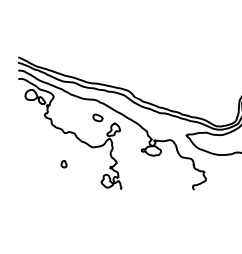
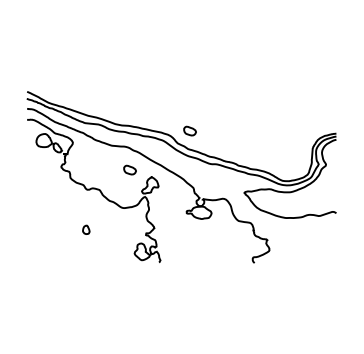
part: (144, 87) -> (189, 130), added

